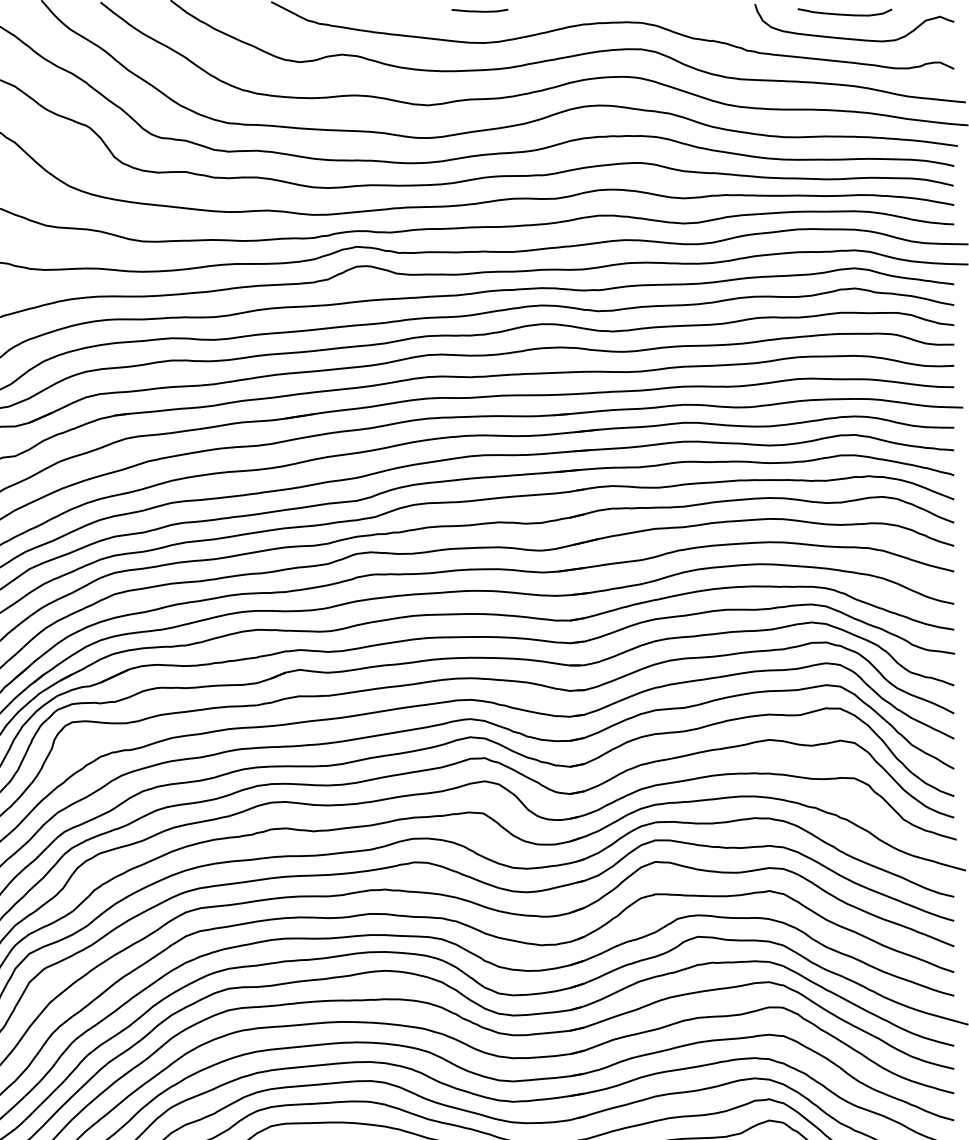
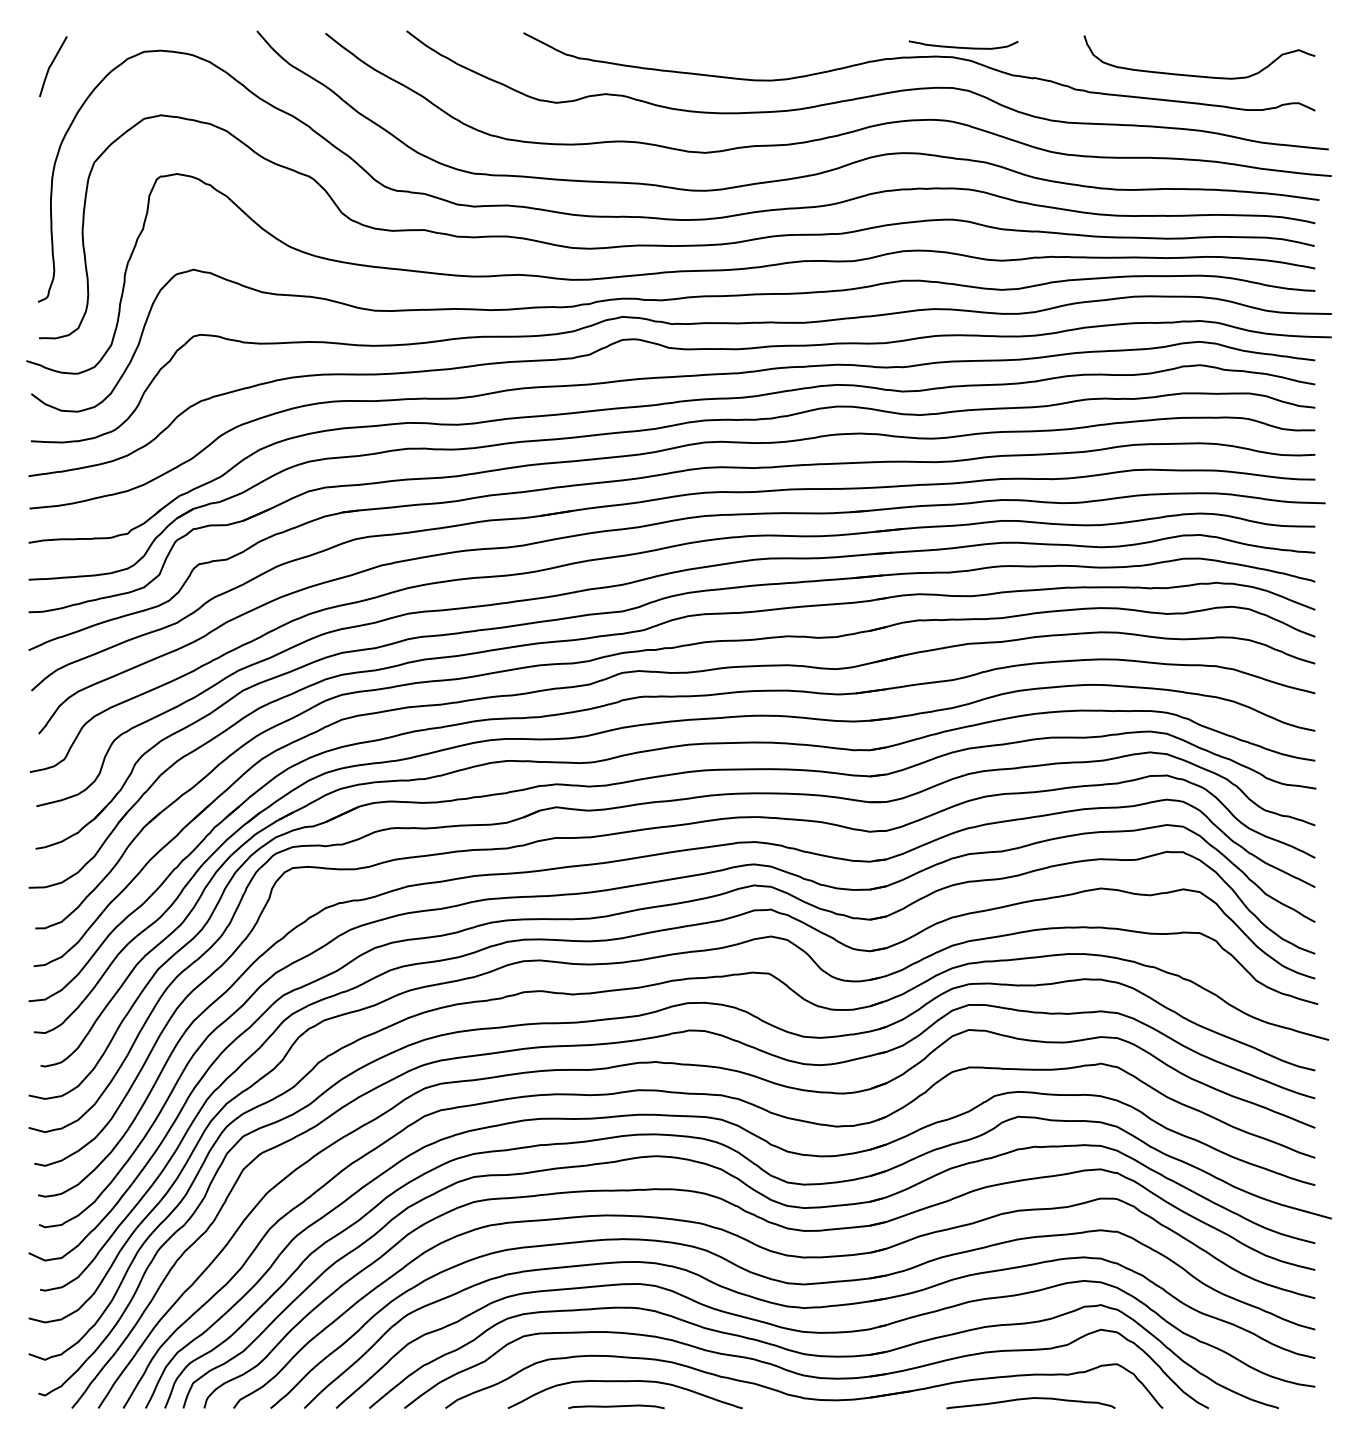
curve: (479, 11) -> (765, 43), removed
curve: (844, 14) -> (963, 47), moved

